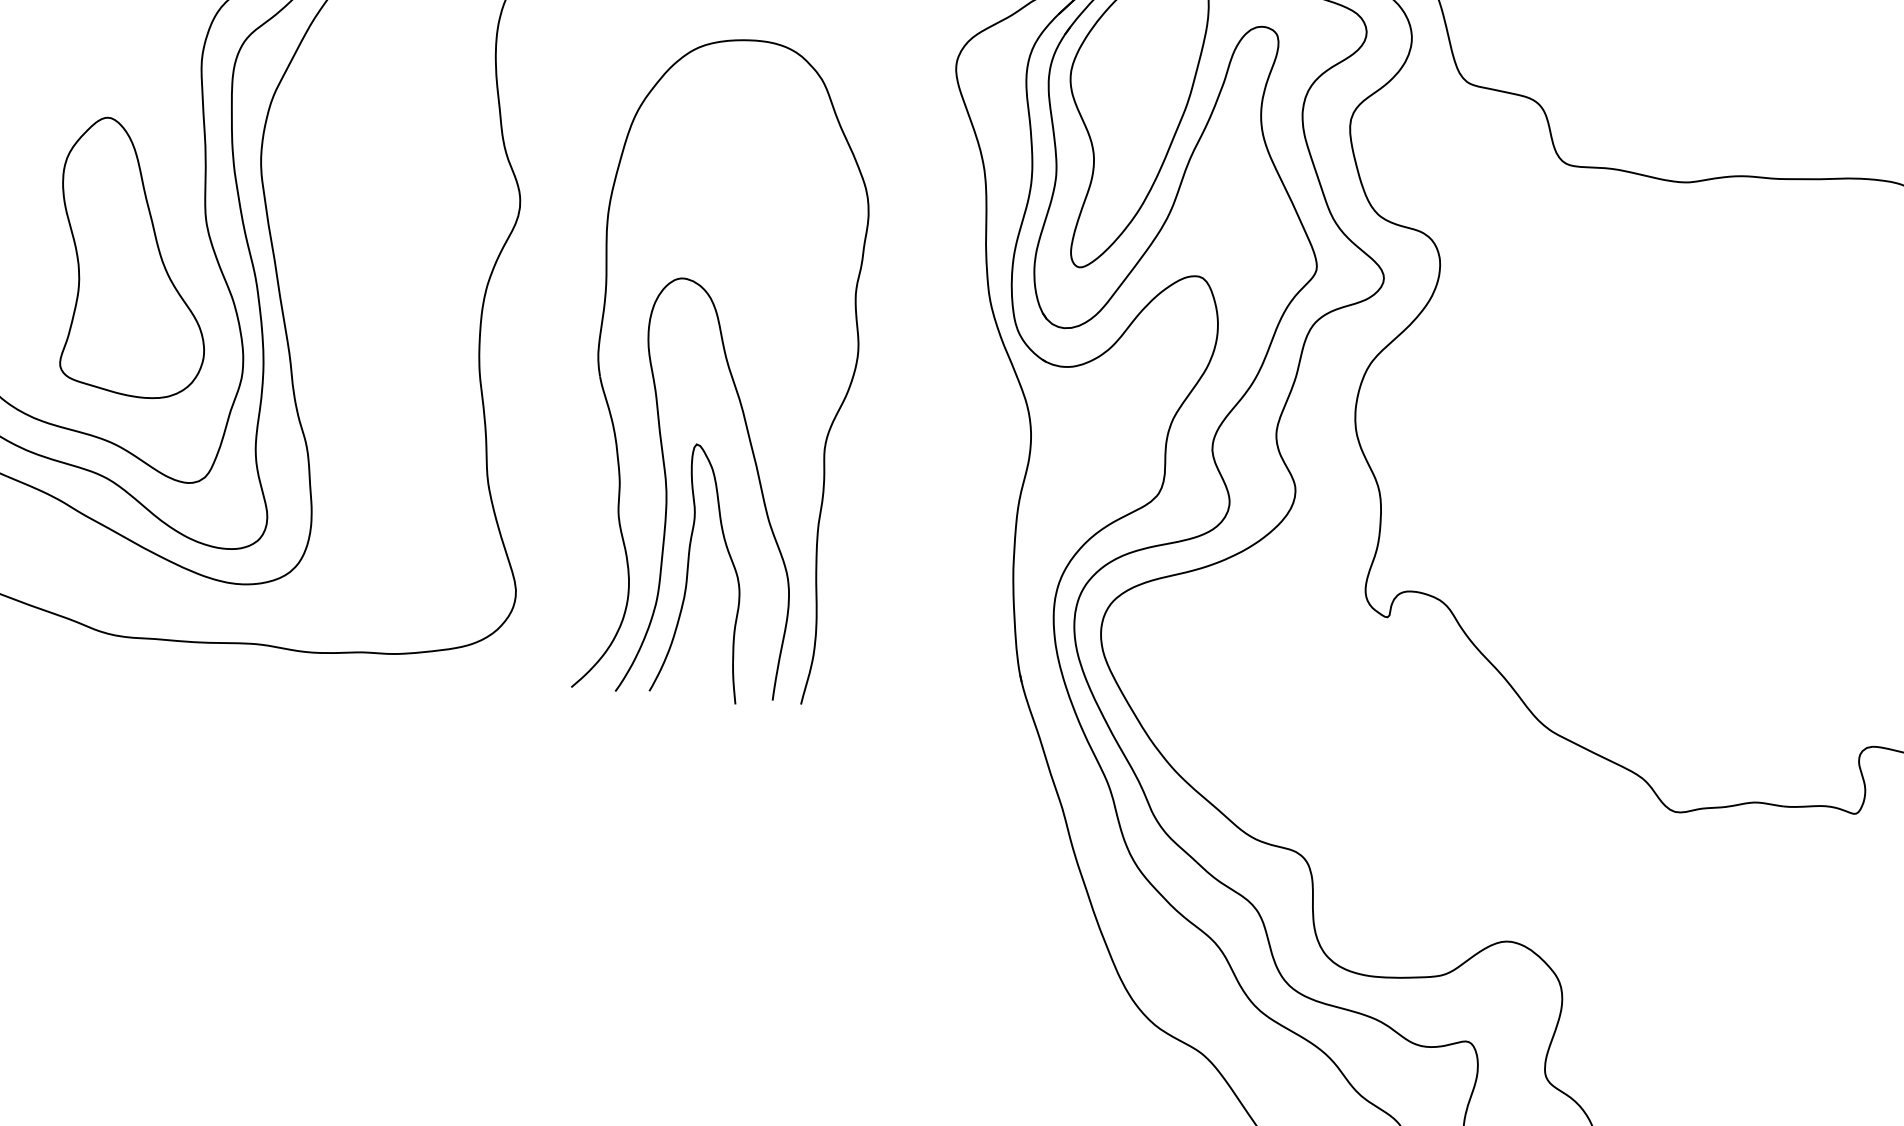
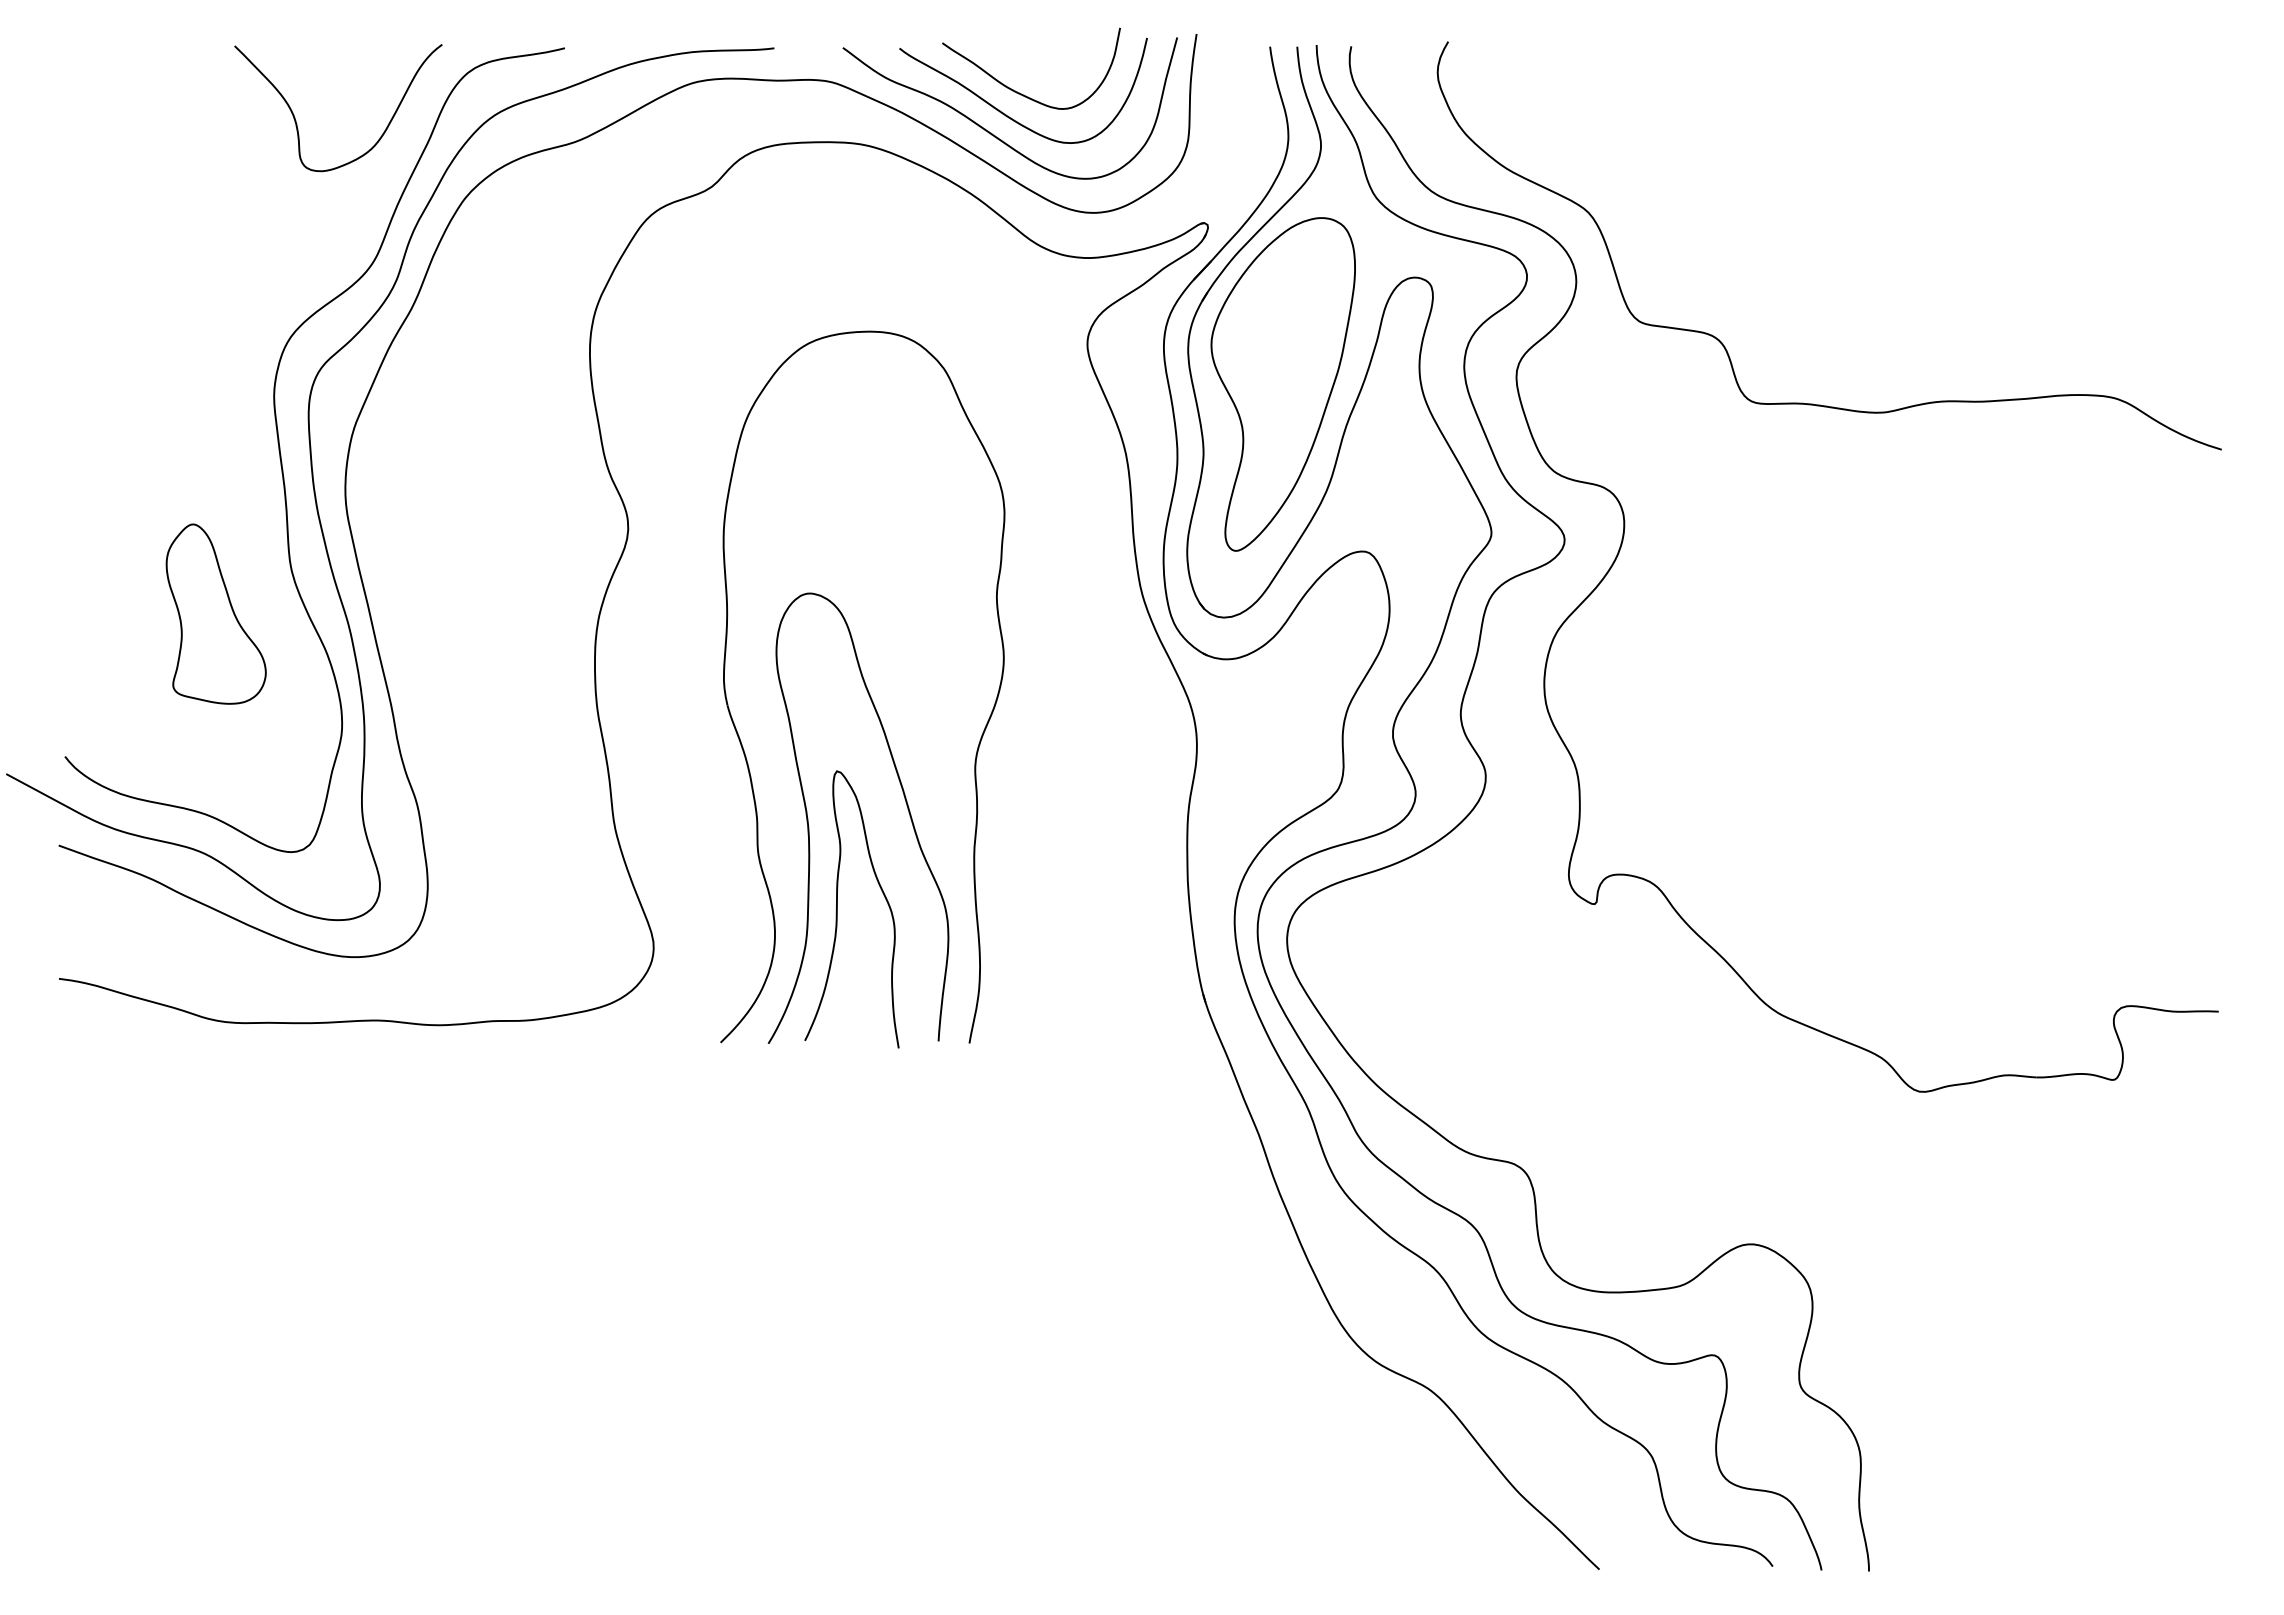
part: (133, 257) -> (215, 613), size x0.6

